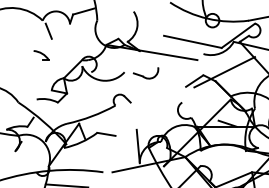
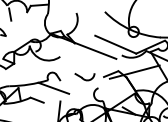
part: (145, 73) -> (84, 75), moved
line: (124, 114) -> (53, 88), added

